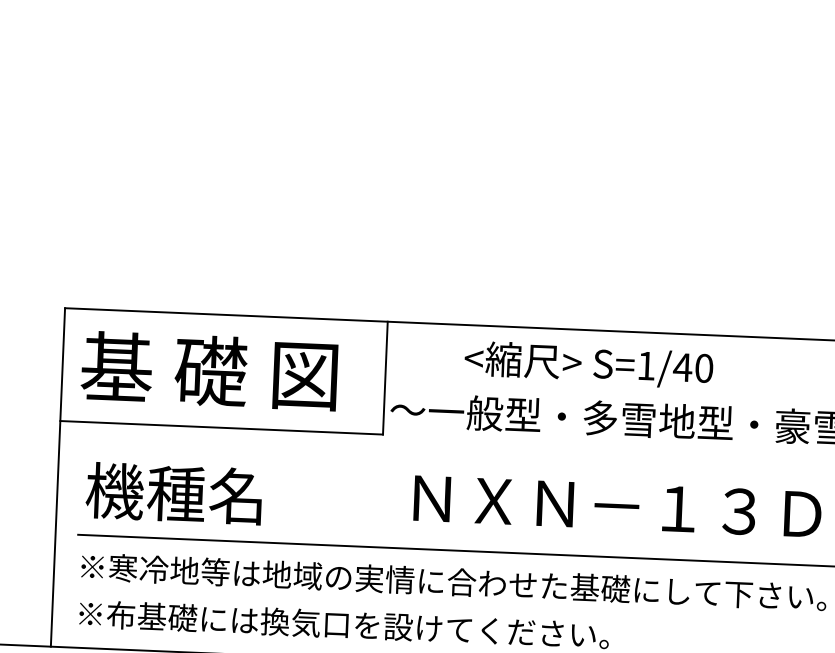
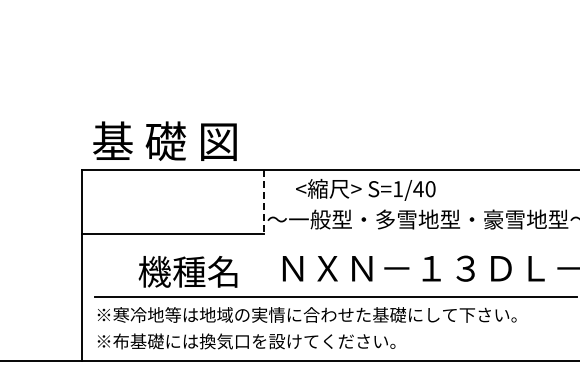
text: (588, 364) -> (365, 189), moved
text: (208, 369) -> (164, 140), moved
line: (384, 378) -> (263, 202), solid -> dashed
text: (173, 492) -> (187, 271), moved

